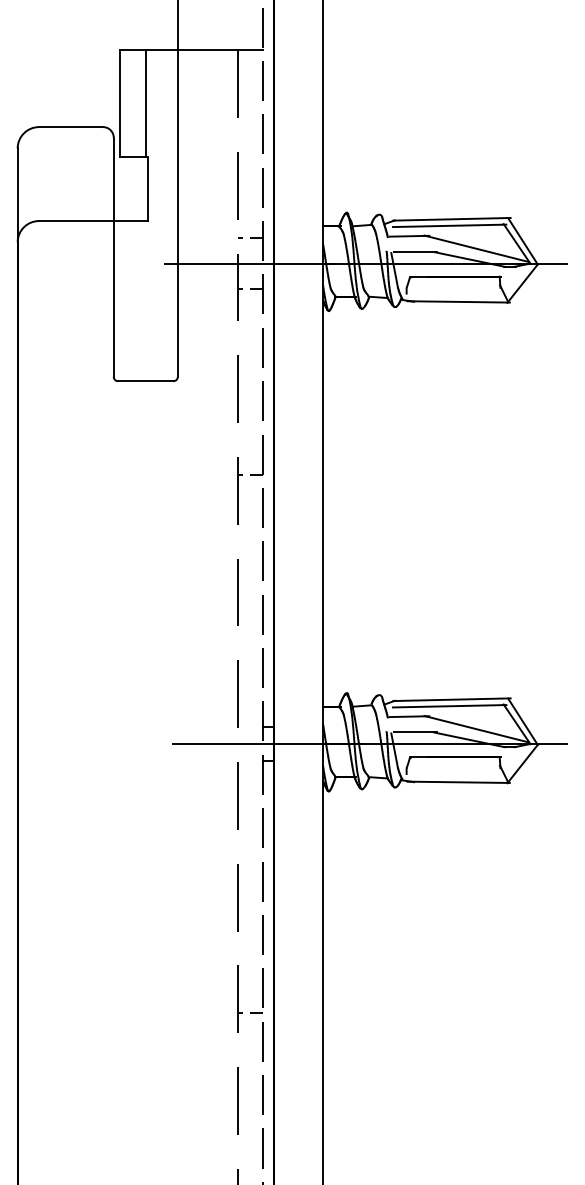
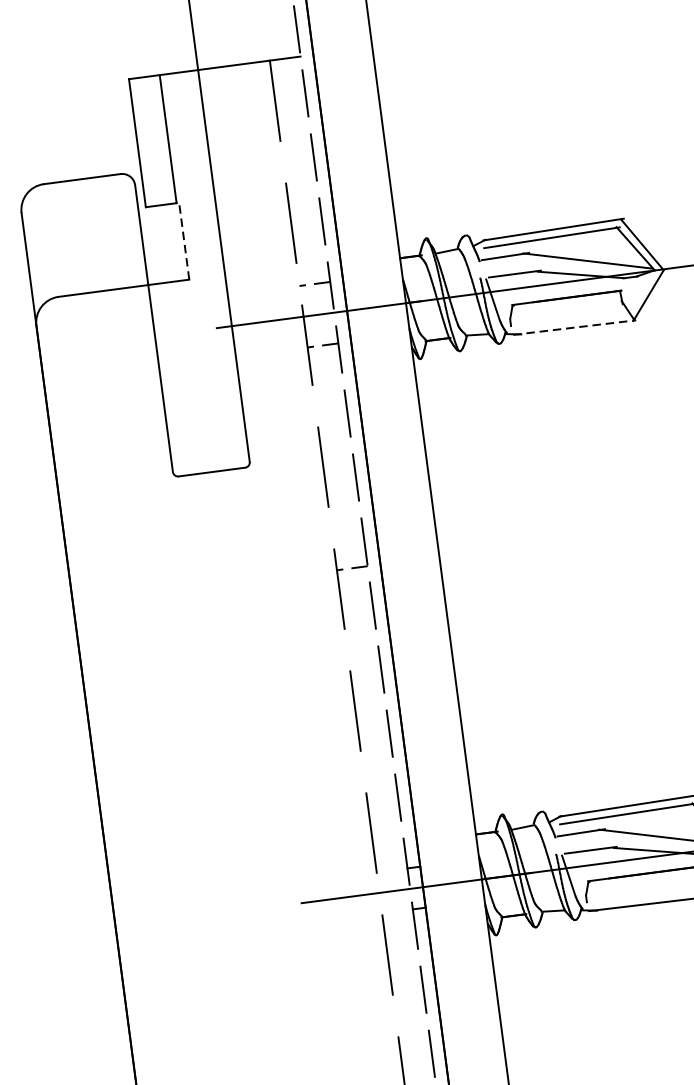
line: (147, 188) -> (183, 240), solid -> dashed
line: (459, 301) -> (575, 326), solid -> dashed

